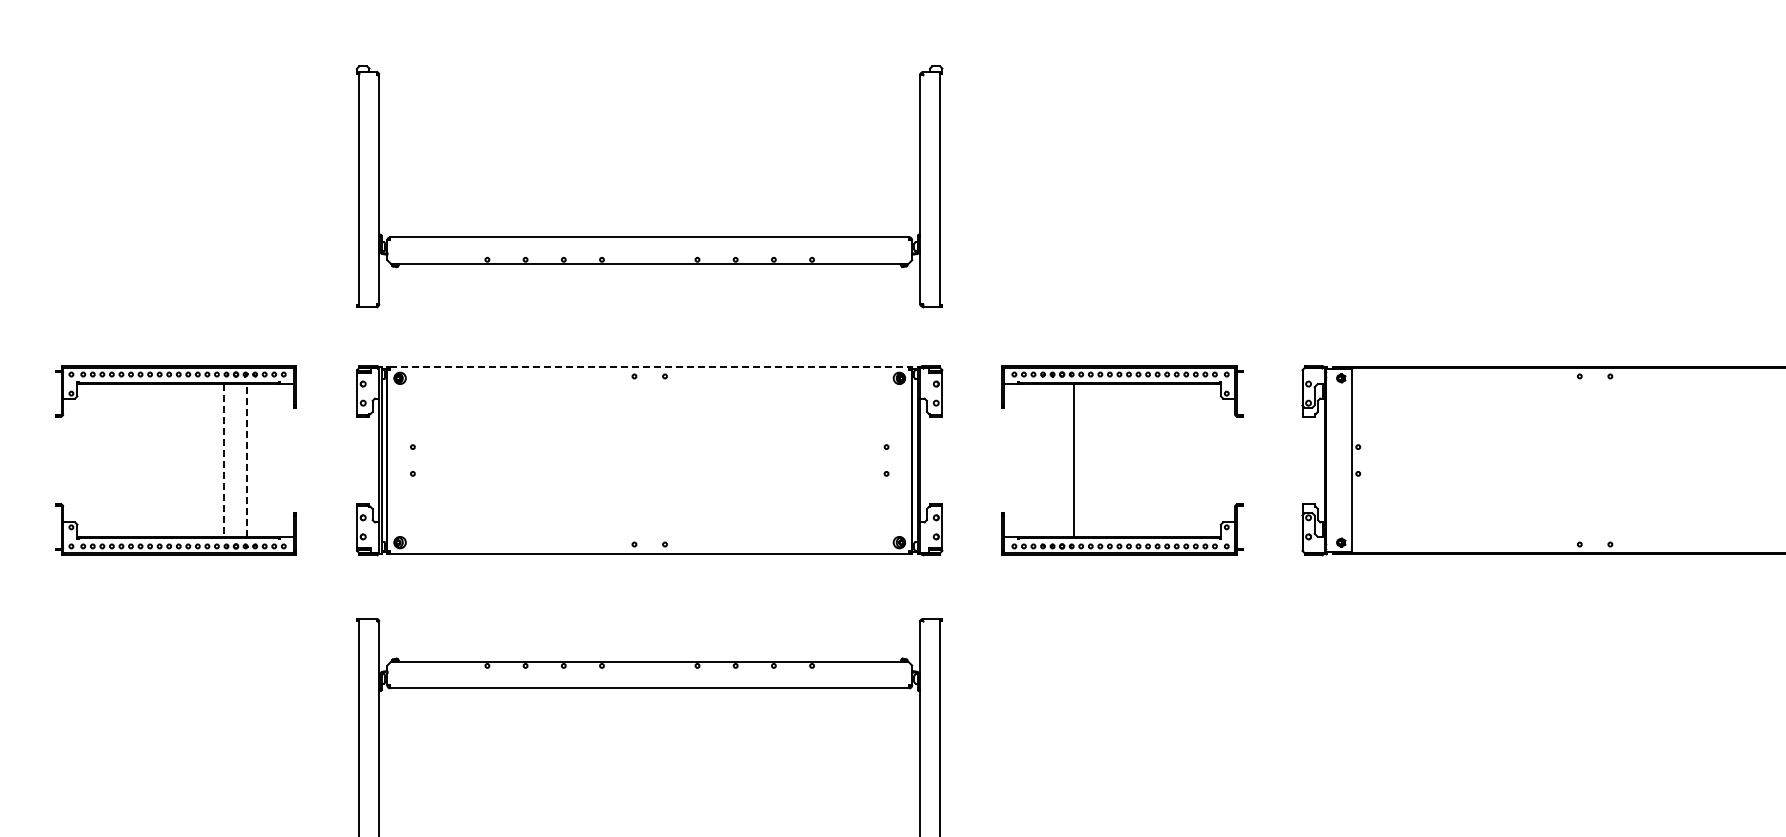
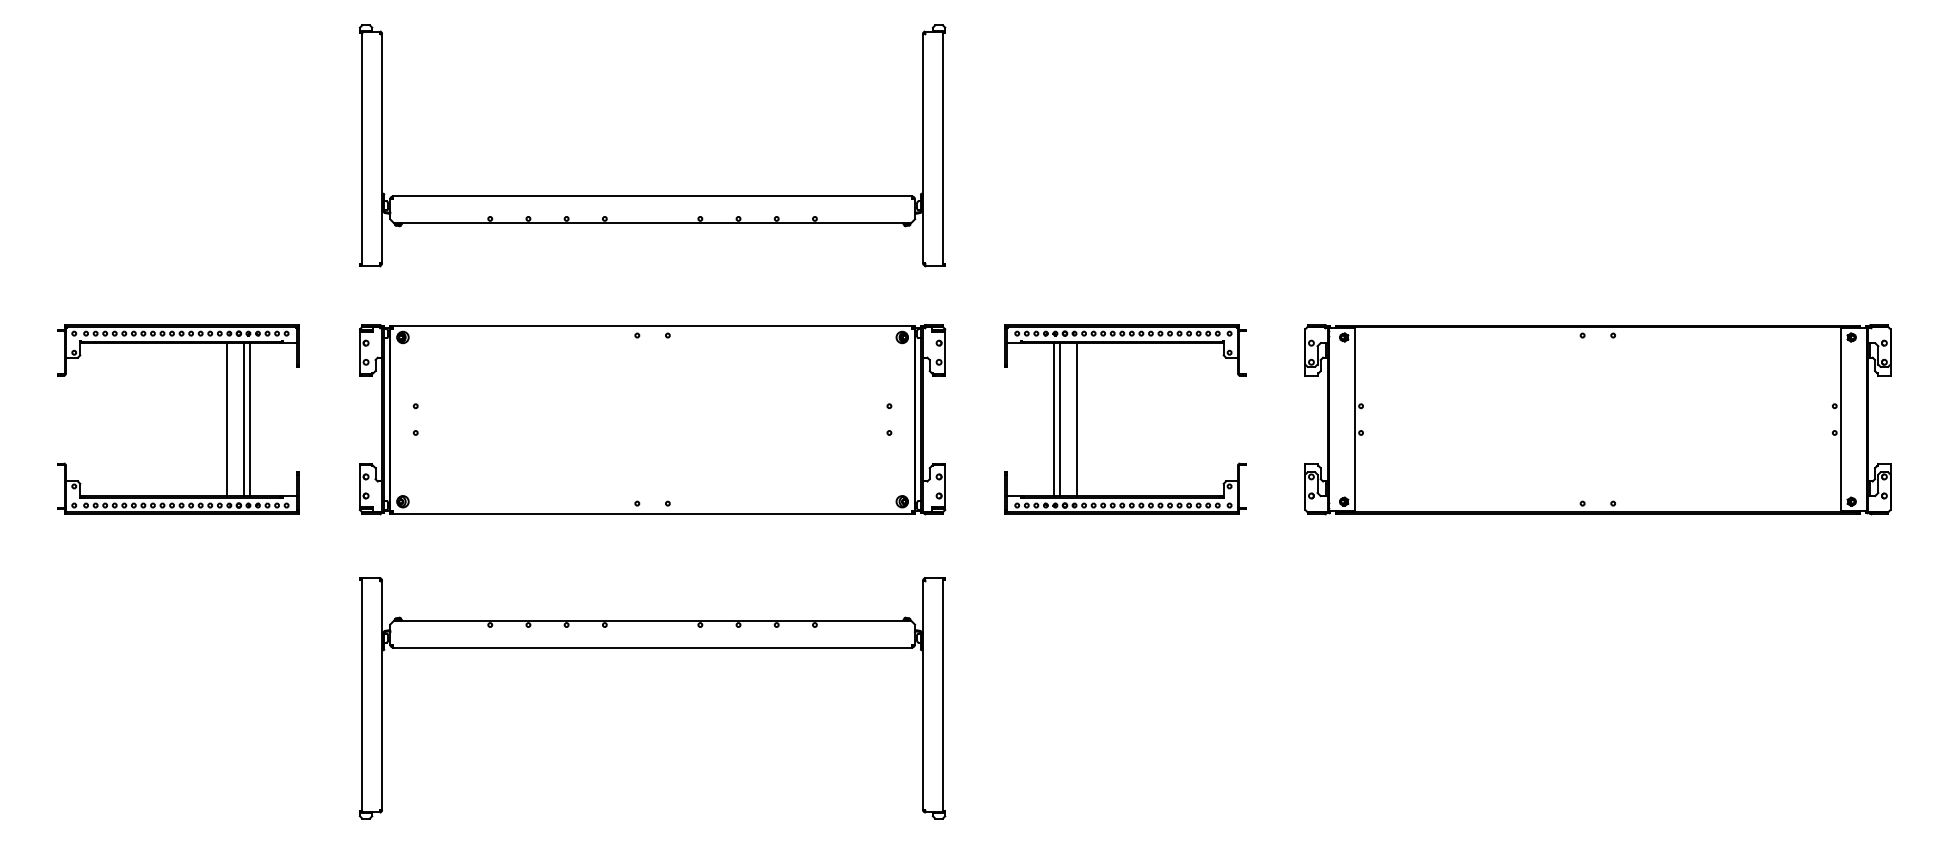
line: (650, 366) -> (653, 325), dashed -> solid
line: (240, 460) -> (243, 419), added
line: (247, 460) -> (250, 419), dashed -> solid
line: (1050, 460) -> (1053, 419), added
line: (1057, 460) -> (1060, 419), added
line: (223, 461) -> (226, 420), dashed -> solid

